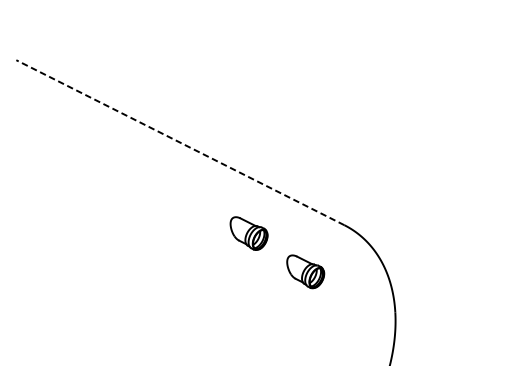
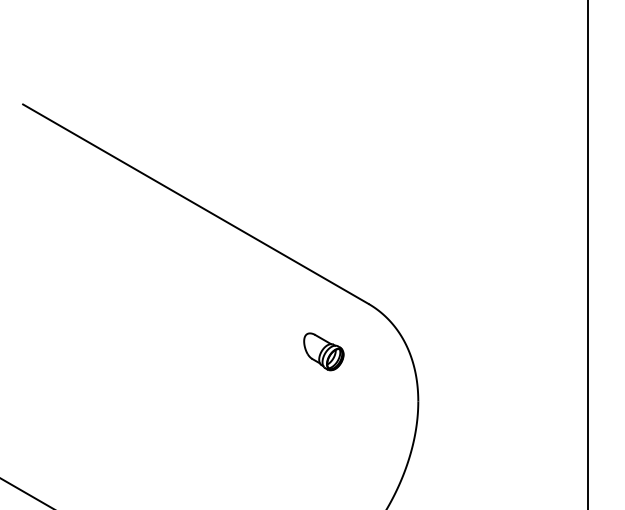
line: (180, 142) -> (195, 203), dashed -> solid
part: (248, 233) -> (264, 306), removed

